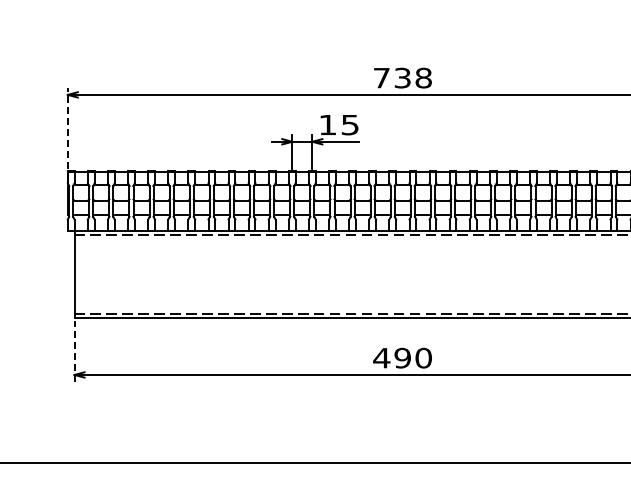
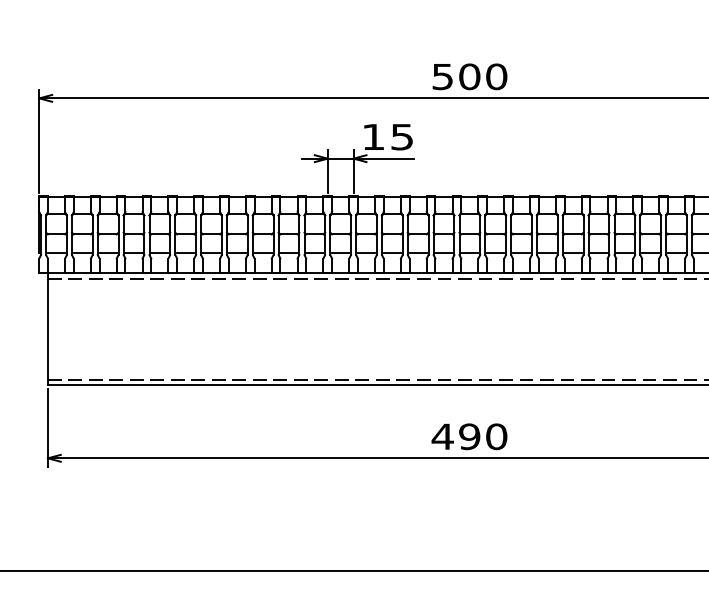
text: (402, 77) -> (469, 76), 738 -> 500
line: (67, 127) -> (38, 140), dashed -> solid
line: (74, 351) -> (47, 428), dashed -> solid

